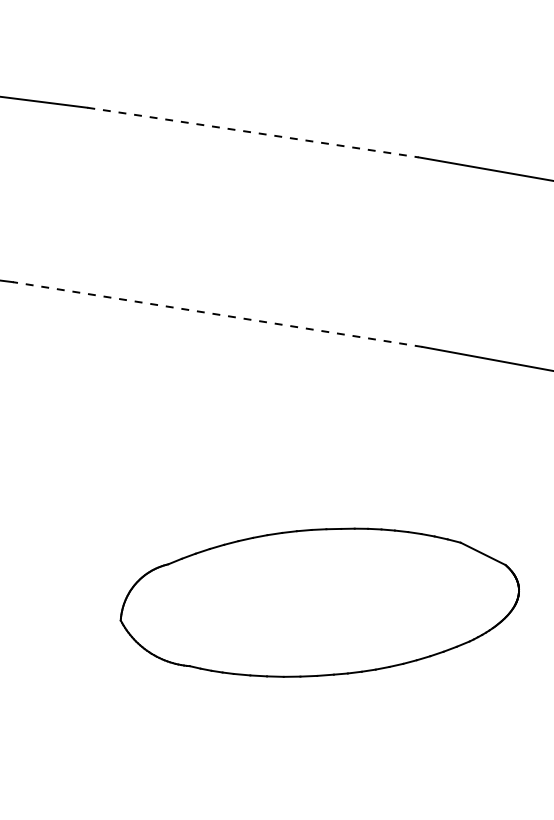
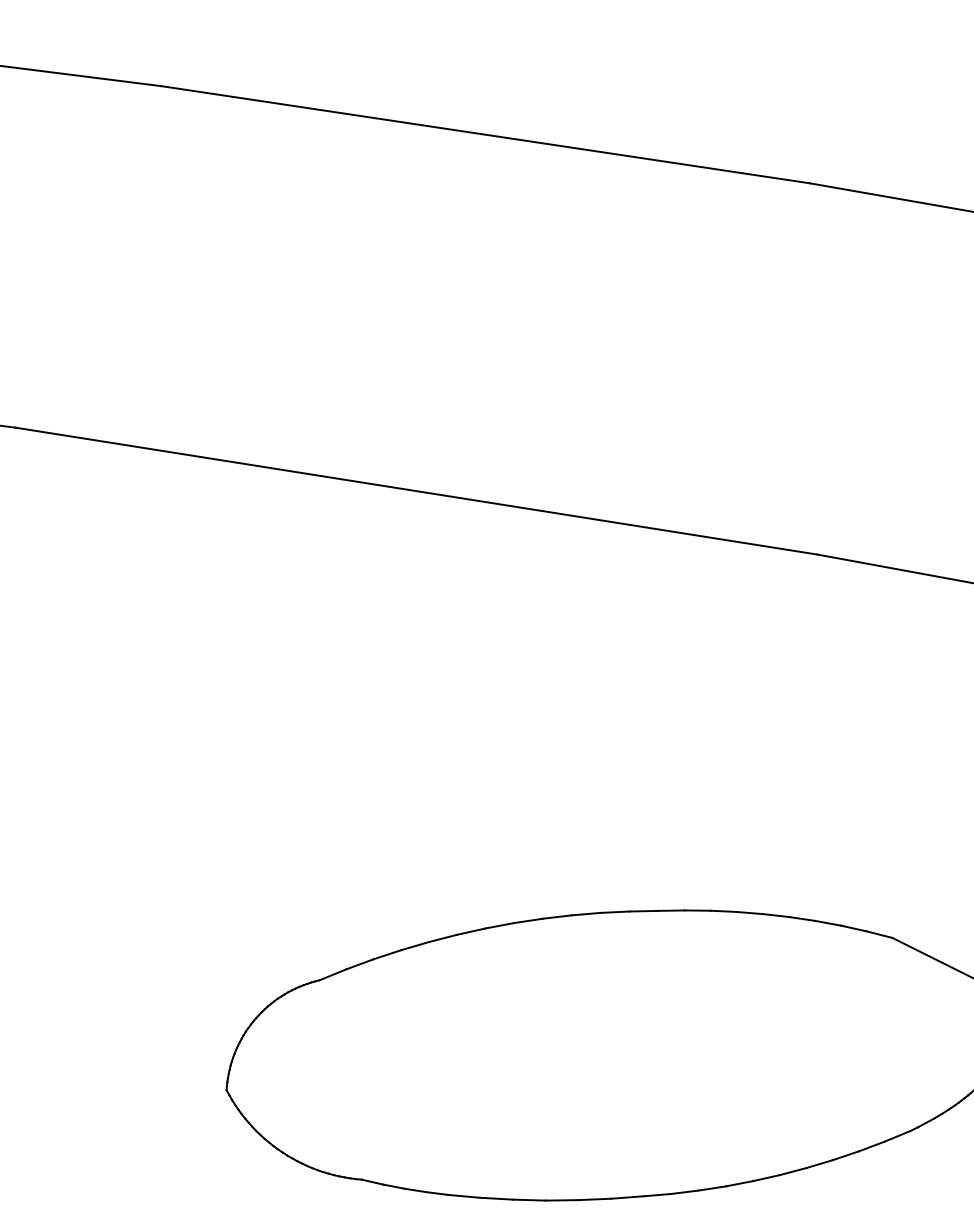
line: (253, 132) -> (486, 134), dashed -> solid
line: (217, 314) -> (416, 491), dashed -> solid

